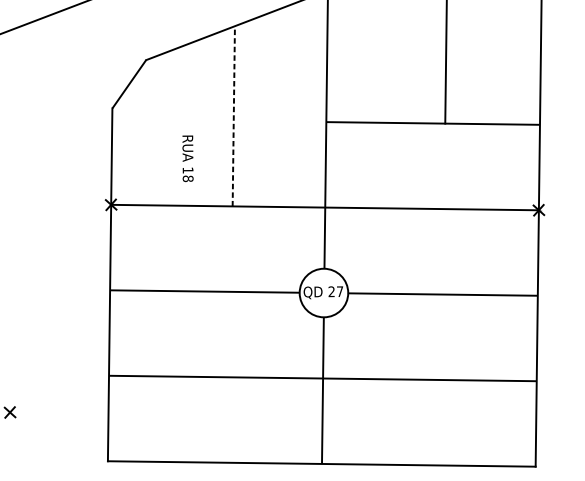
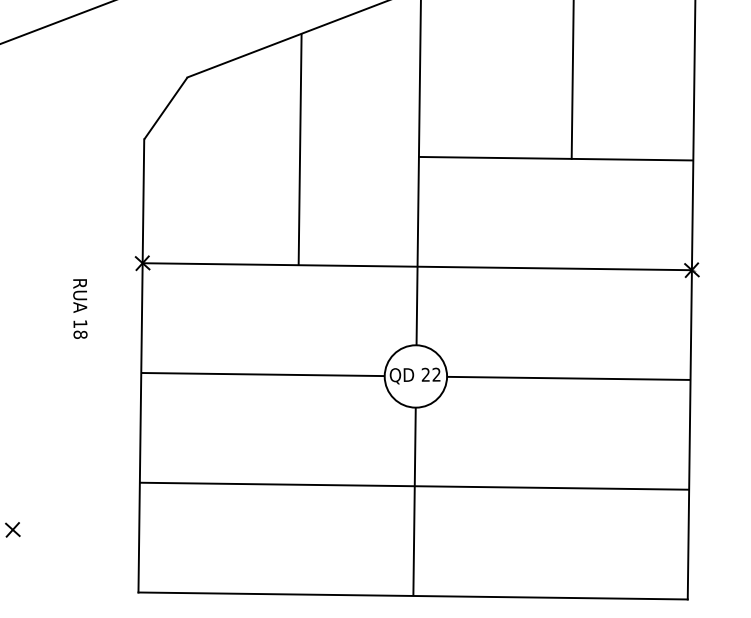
line: (234, 116) -> (300, 149), dashed -> solid
text: (188, 158) -> (80, 308), moved
text: (340, 291) -> (436, 374), 27 -> 22

